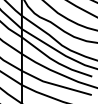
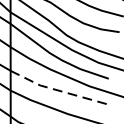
line: (55, 84) -> (57, 89), solid -> dashed

